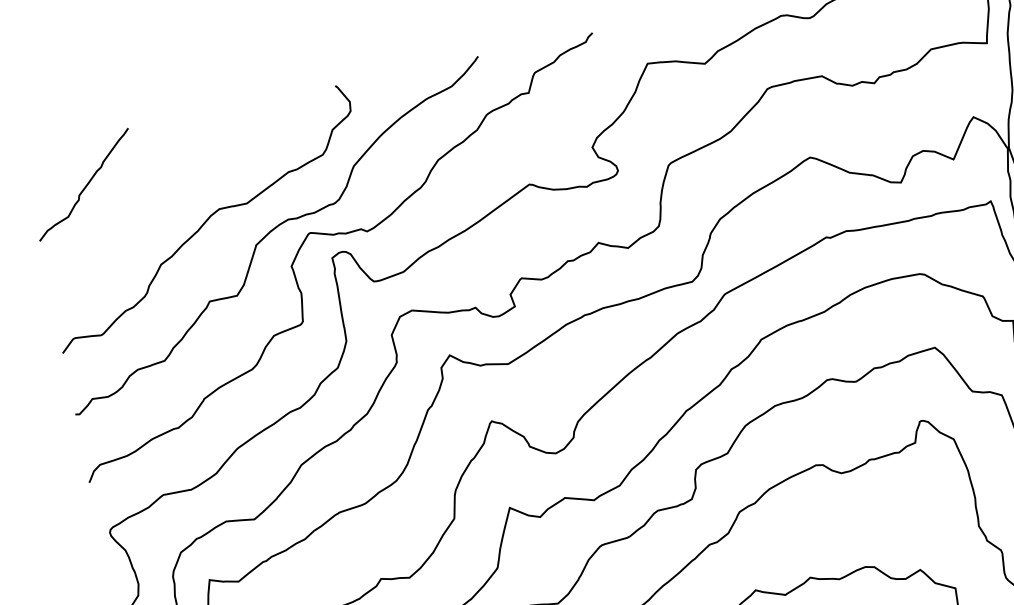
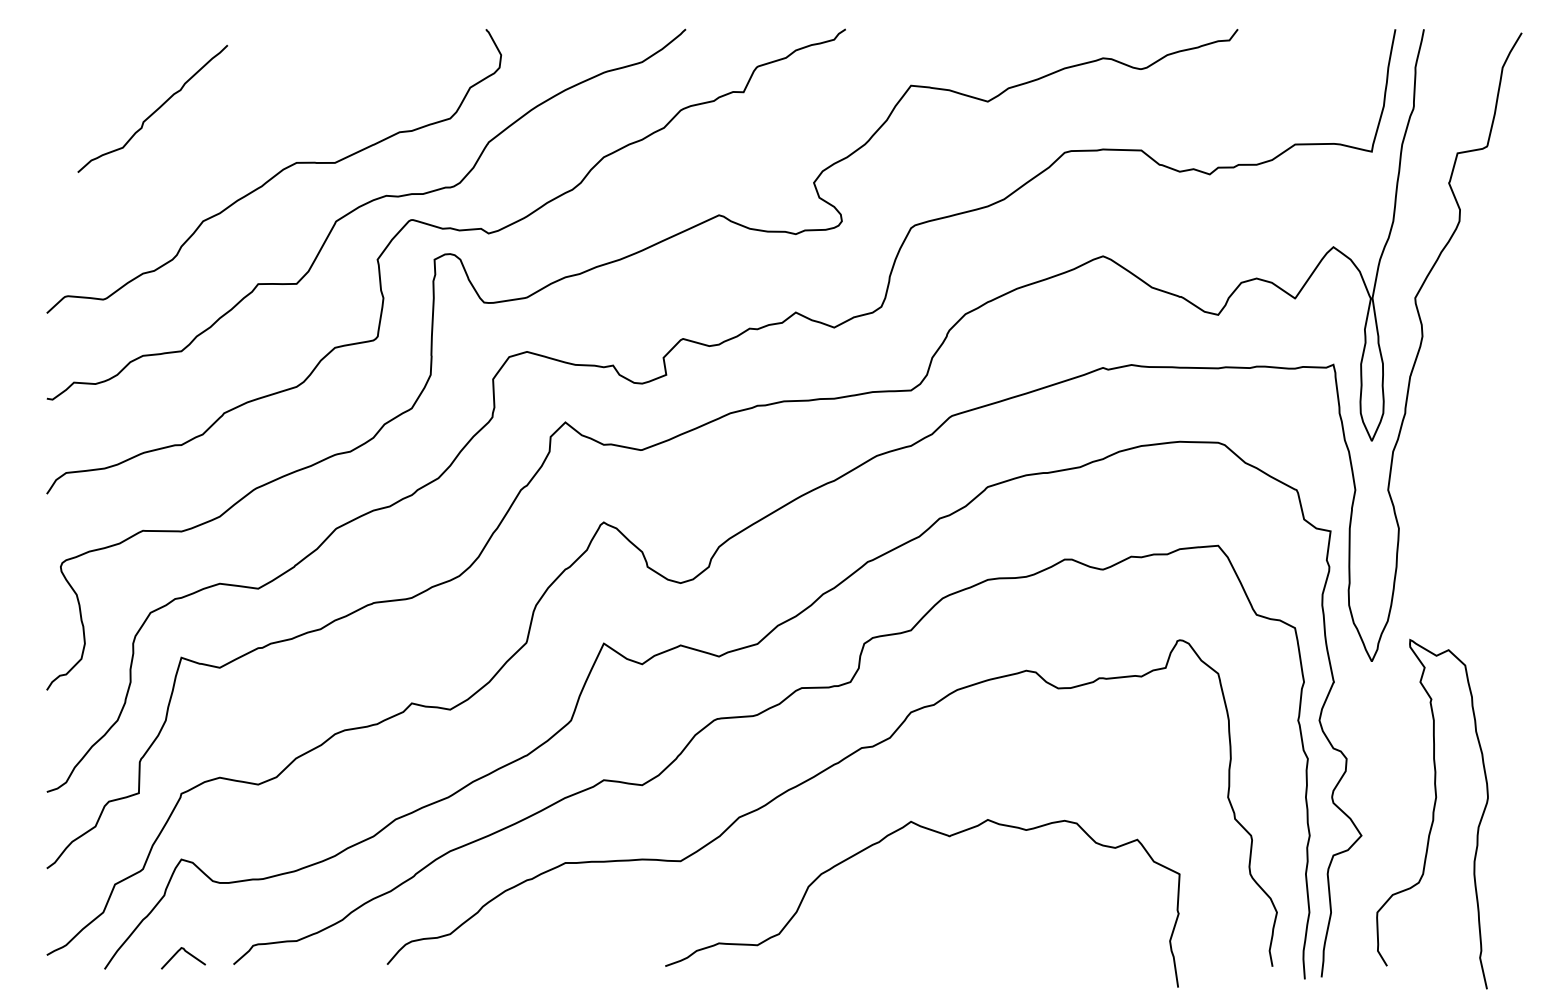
curve: (84, 186) -> (153, 111), moved

